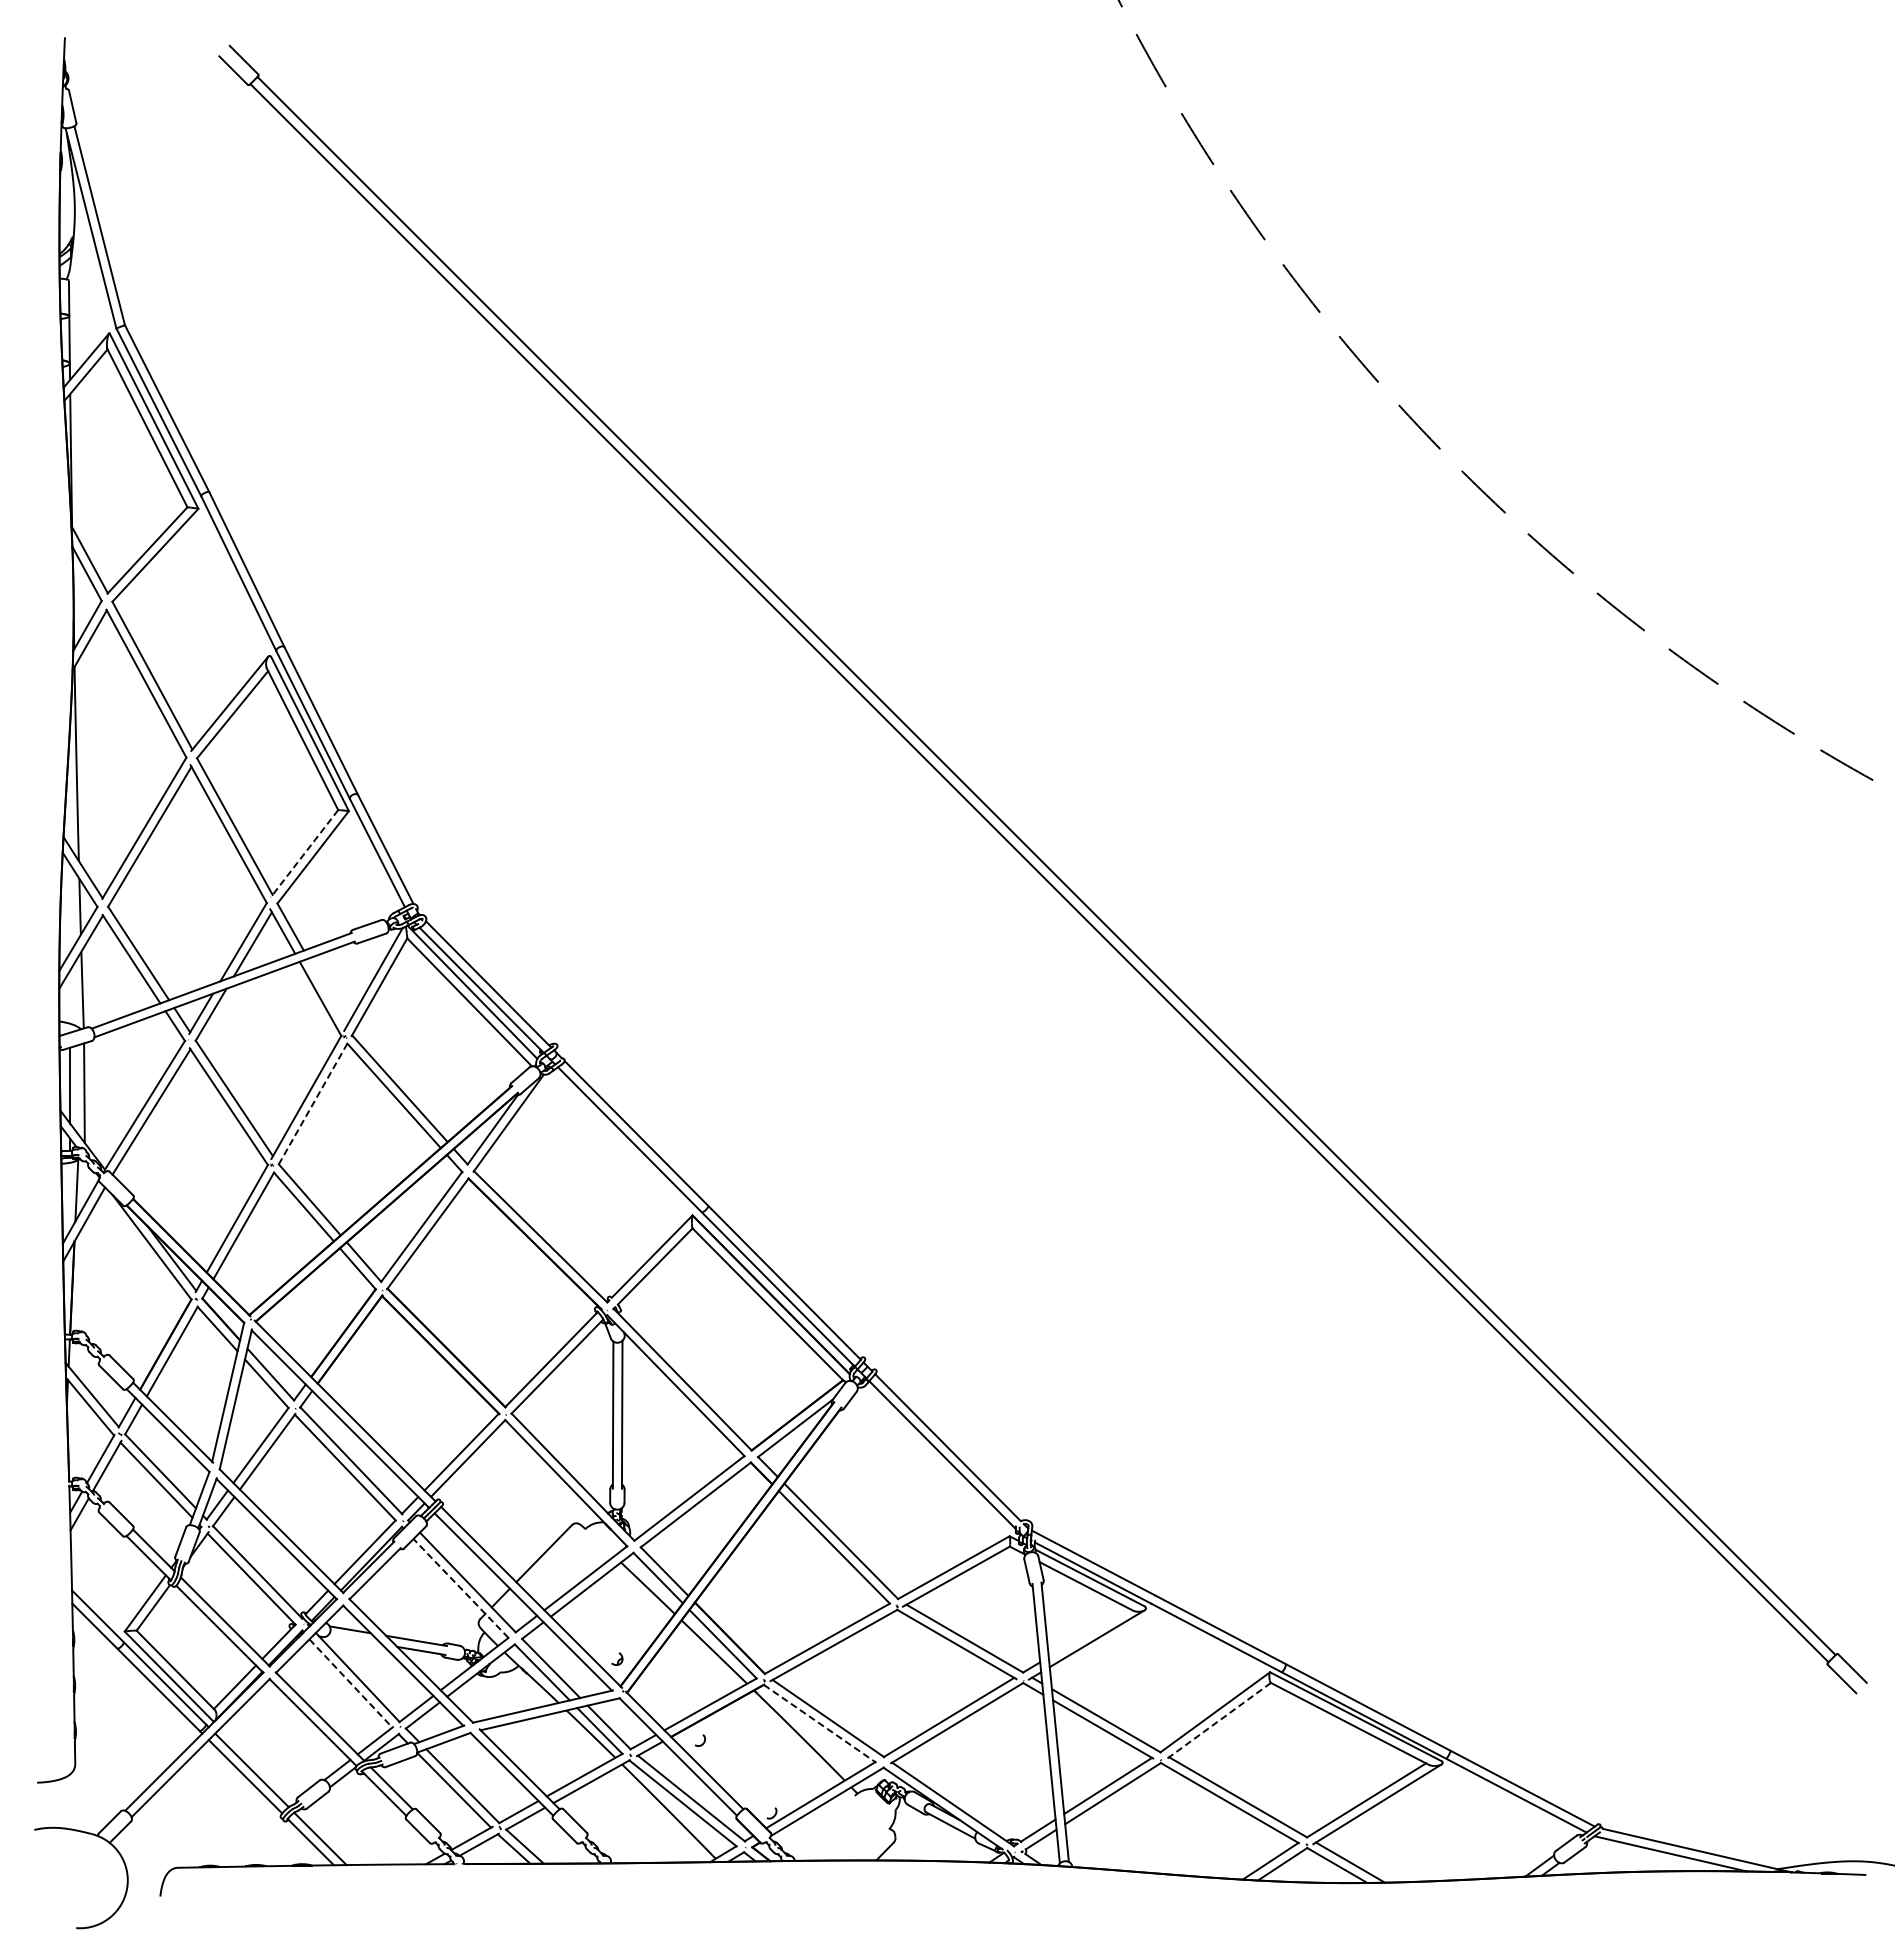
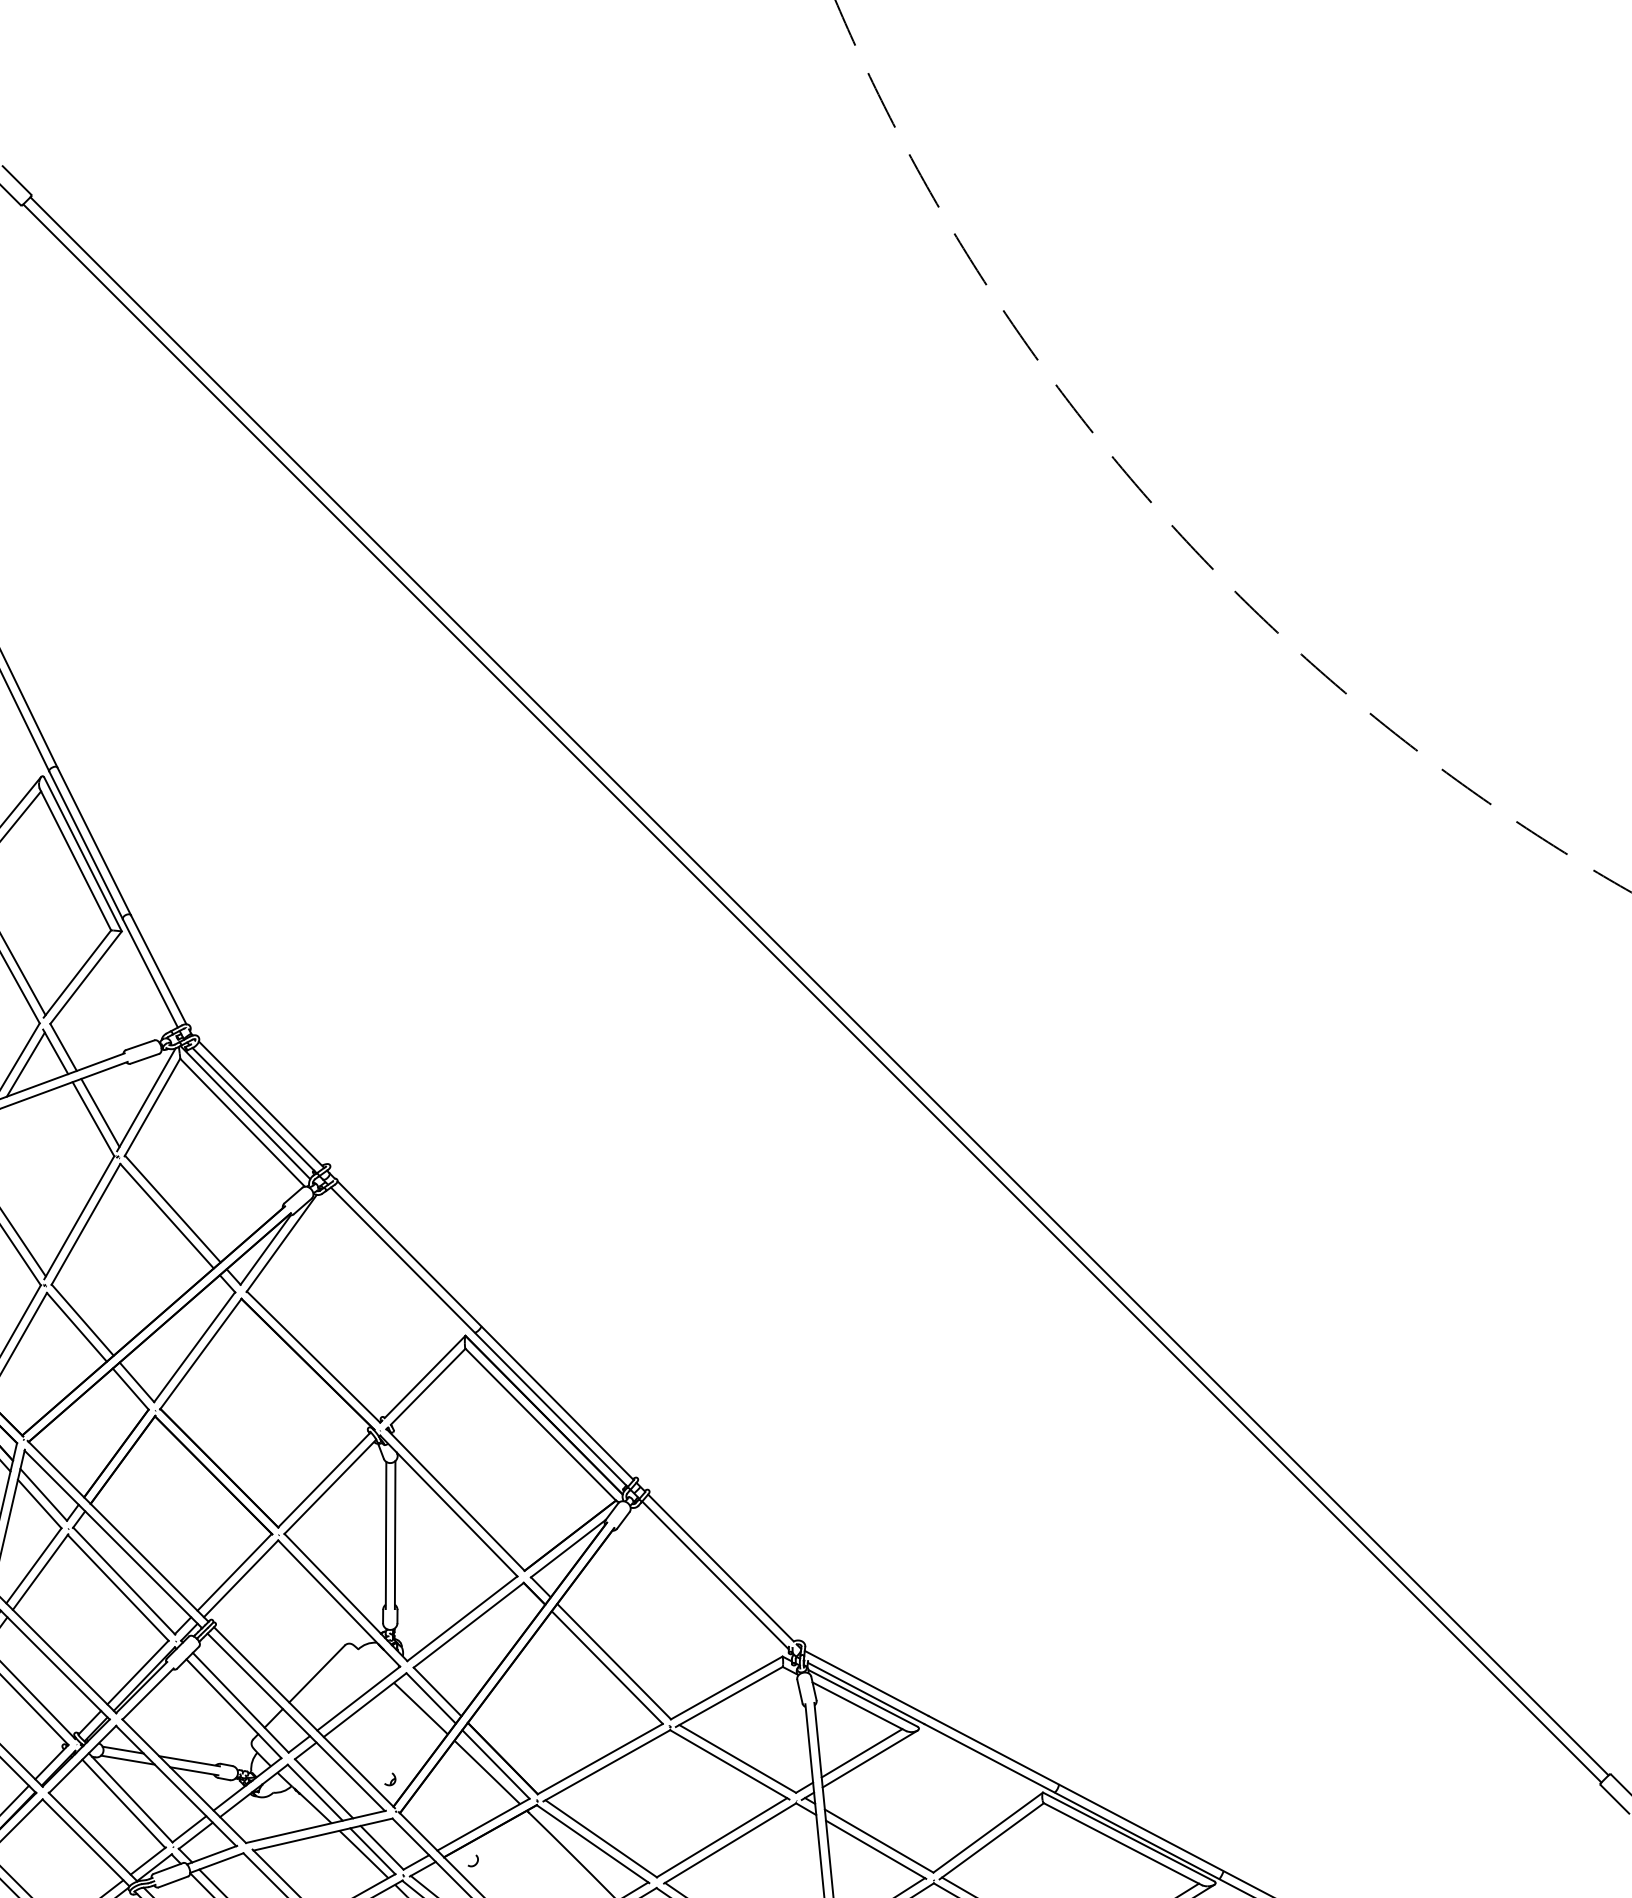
line: (304, 854) -> (77, 974), dashed -> solid
line: (327, 992) -> (100, 1112), added
line: (313, 1104) -> (86, 1224), dashed -> solid
line: (461, 1588) -> (234, 1708), dashed -> solid
line: (1088, 1632) -> (861, 1752), added
line: (354, 1639) -> (127, 1759), added
line: (350, 1683) -> (123, 1803), dashed -> solid
line: (1218, 1720) -> (991, 1840), dashed -> solid
line: (820, 1724) -> (593, 1844), dashed -> solid

